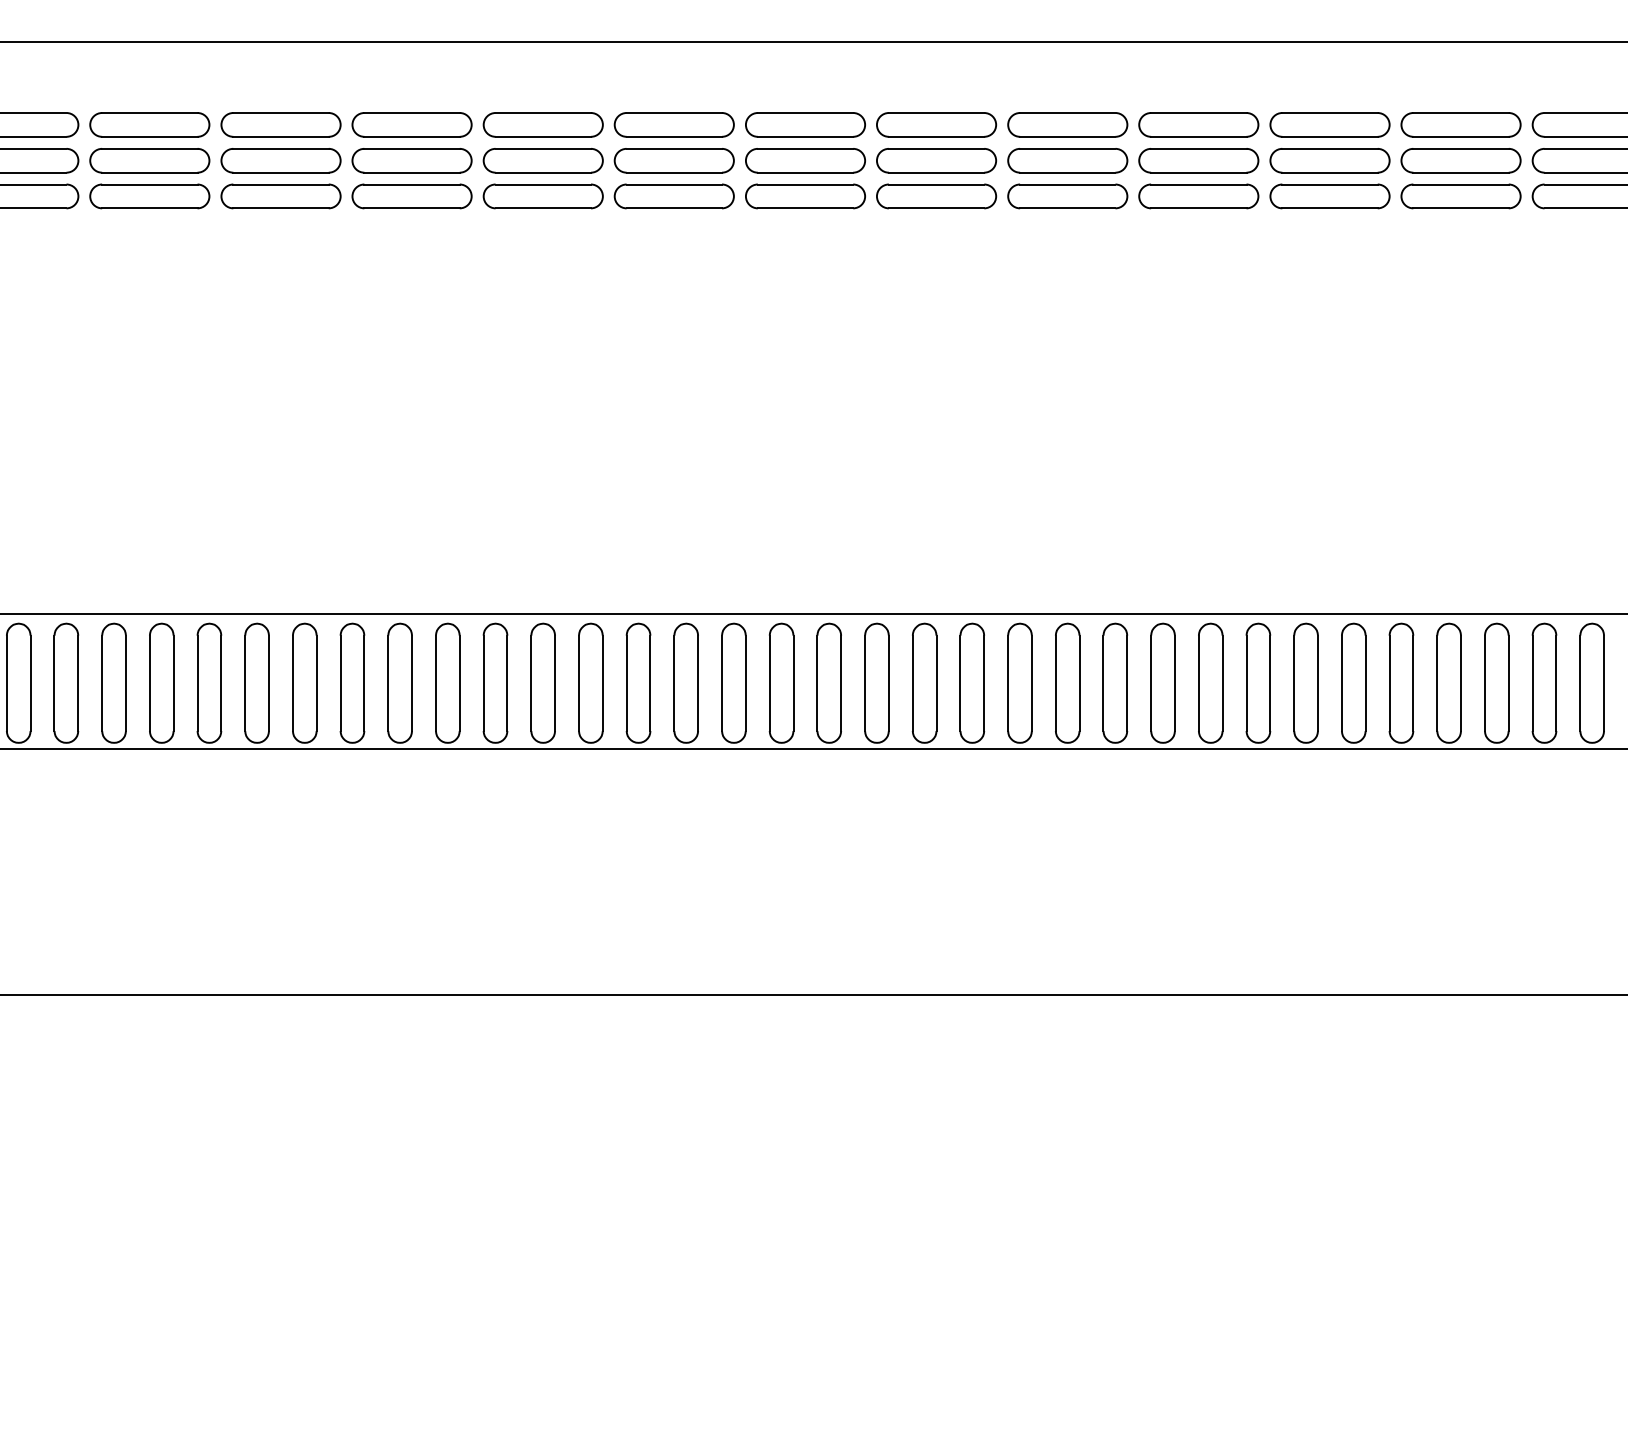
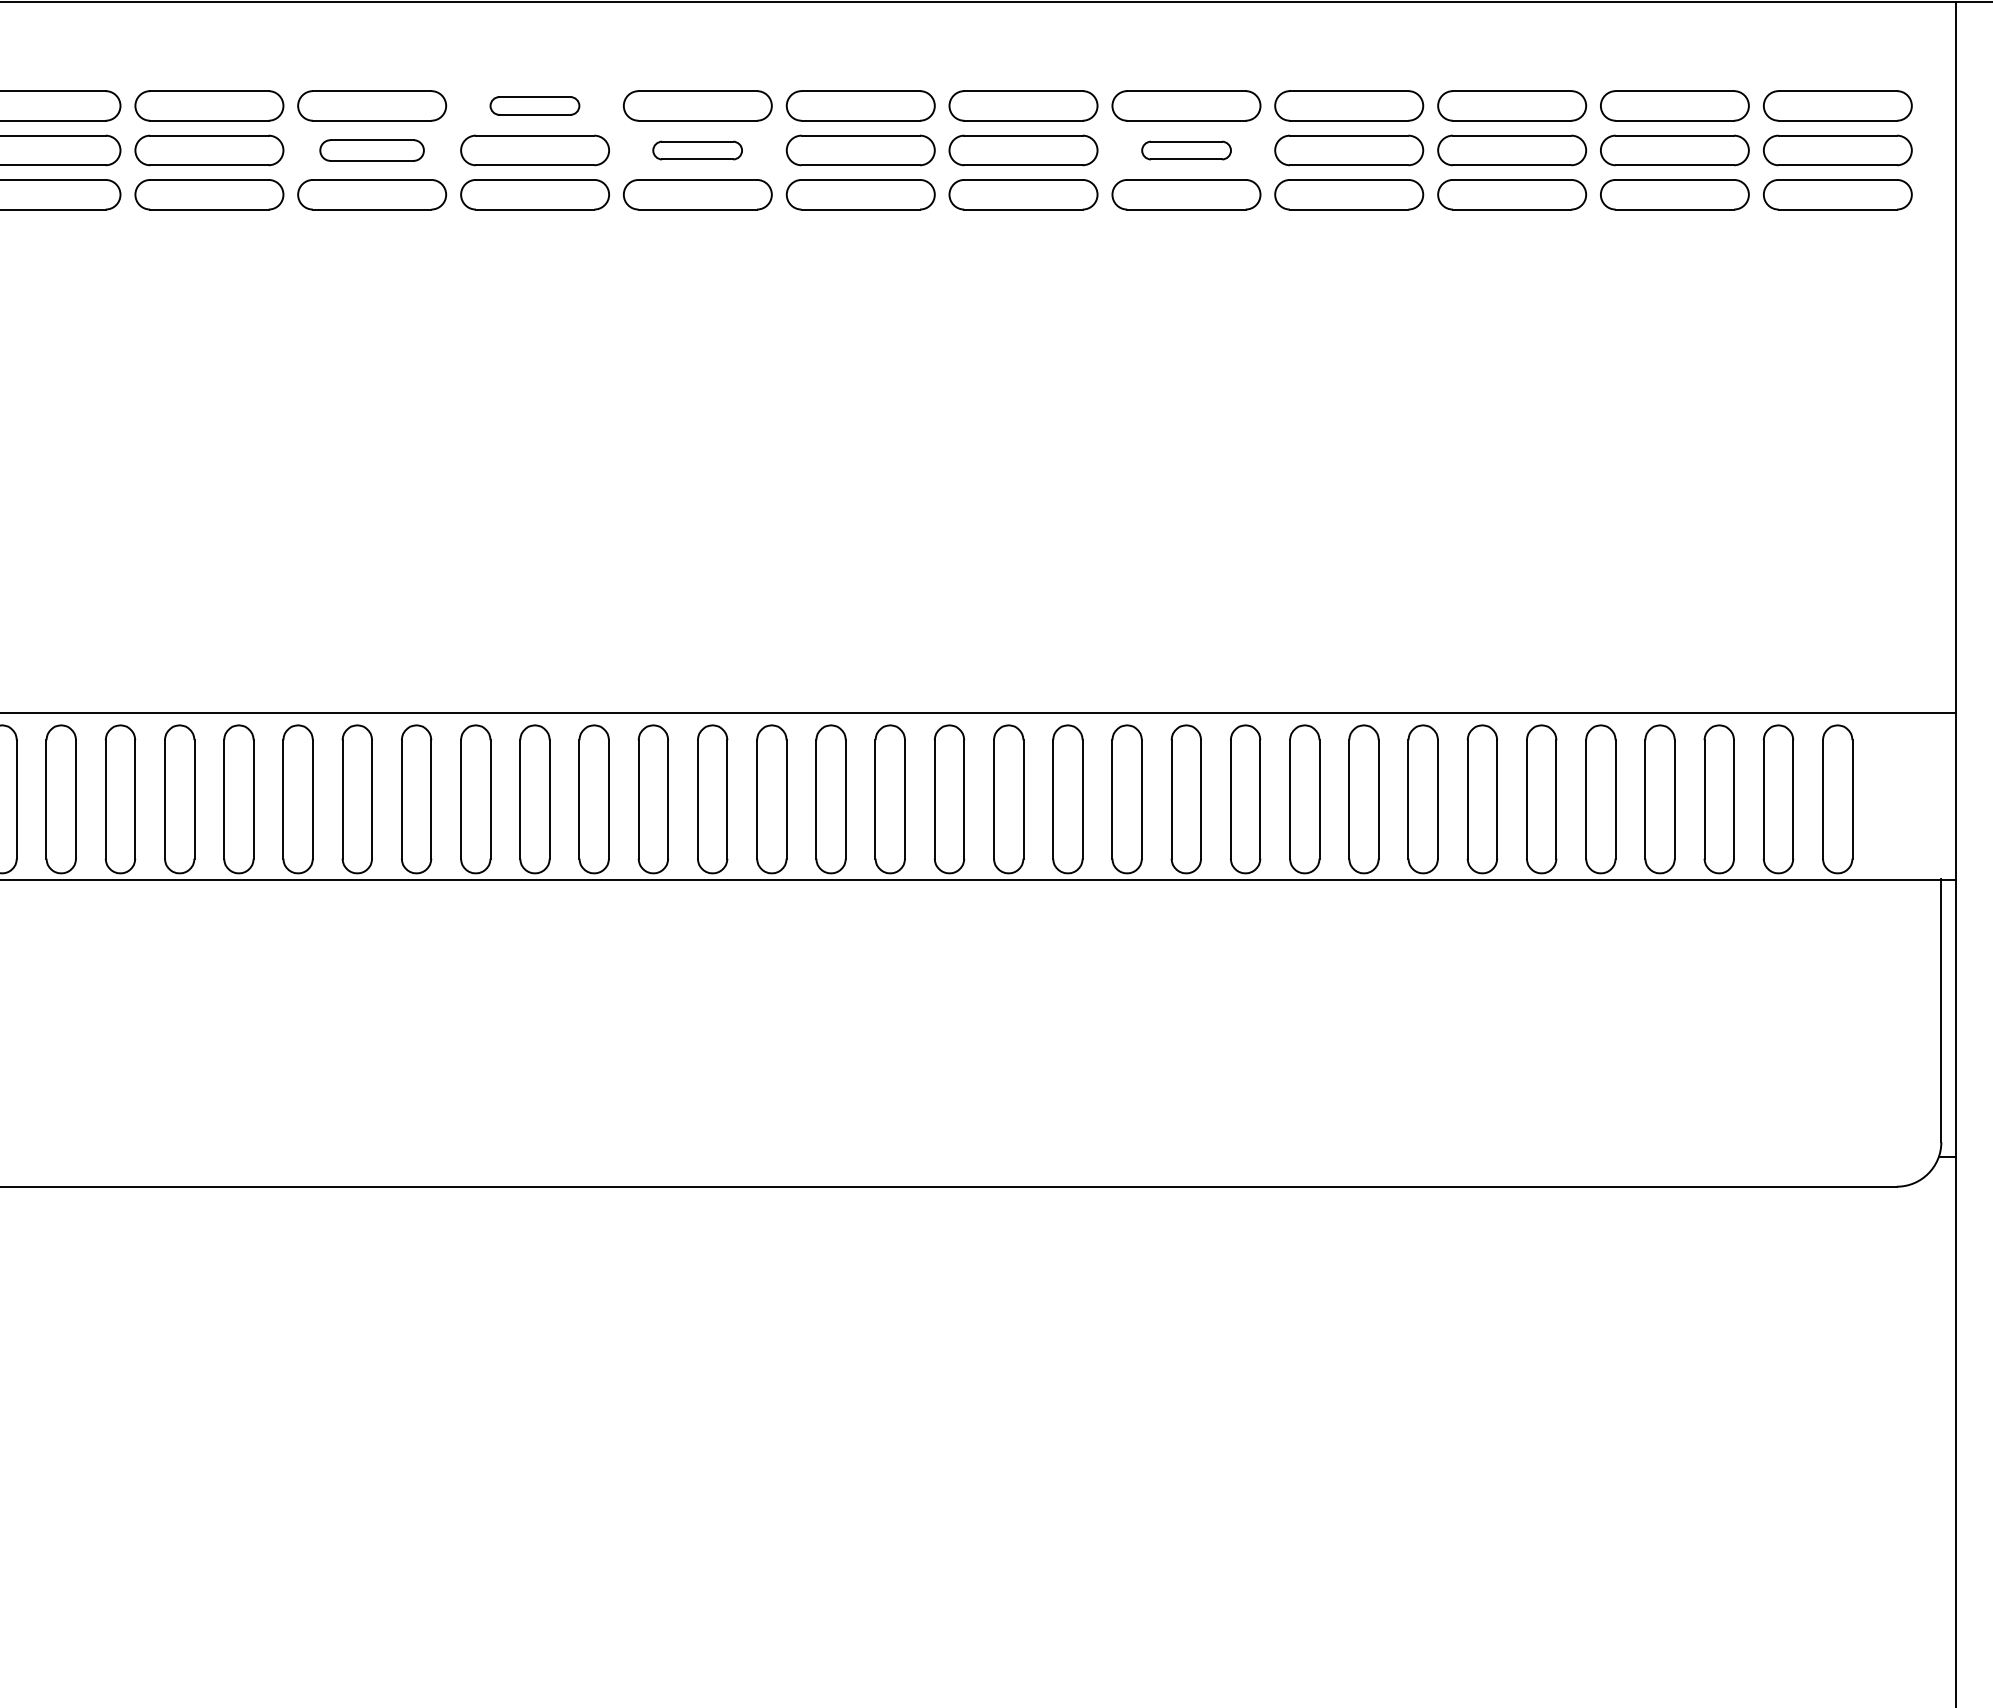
part: (542, 124) -> (534, 105), size x0.6
part: (411, 160) -> (371, 150), size x0.7
part: (673, 160) -> (696, 150), size x0.6
part: (1067, 160) -> (1186, 150), size x0.6

